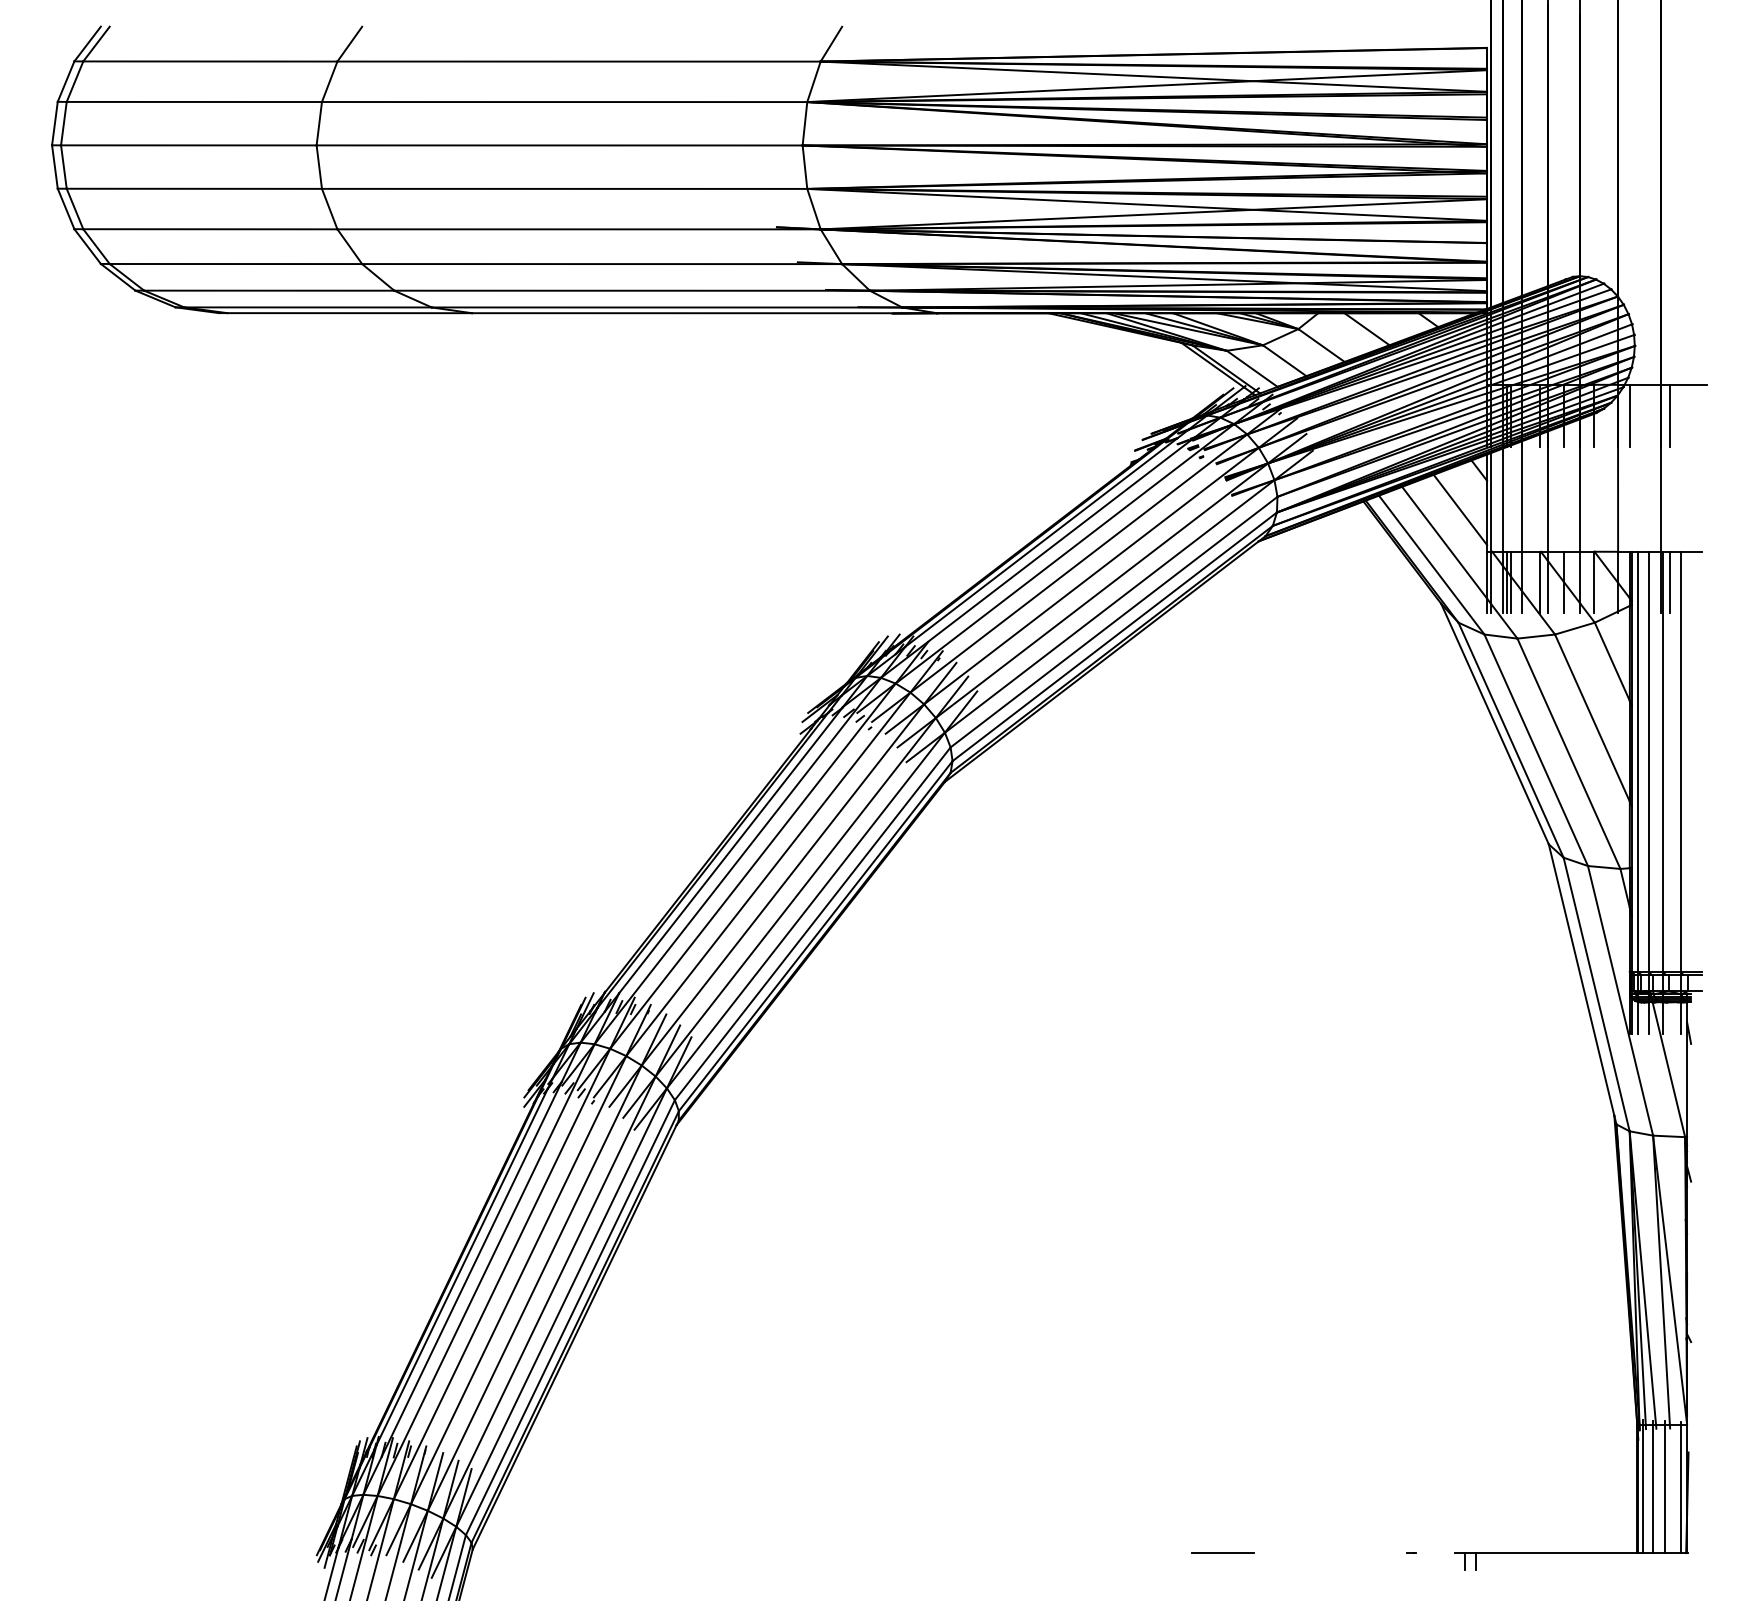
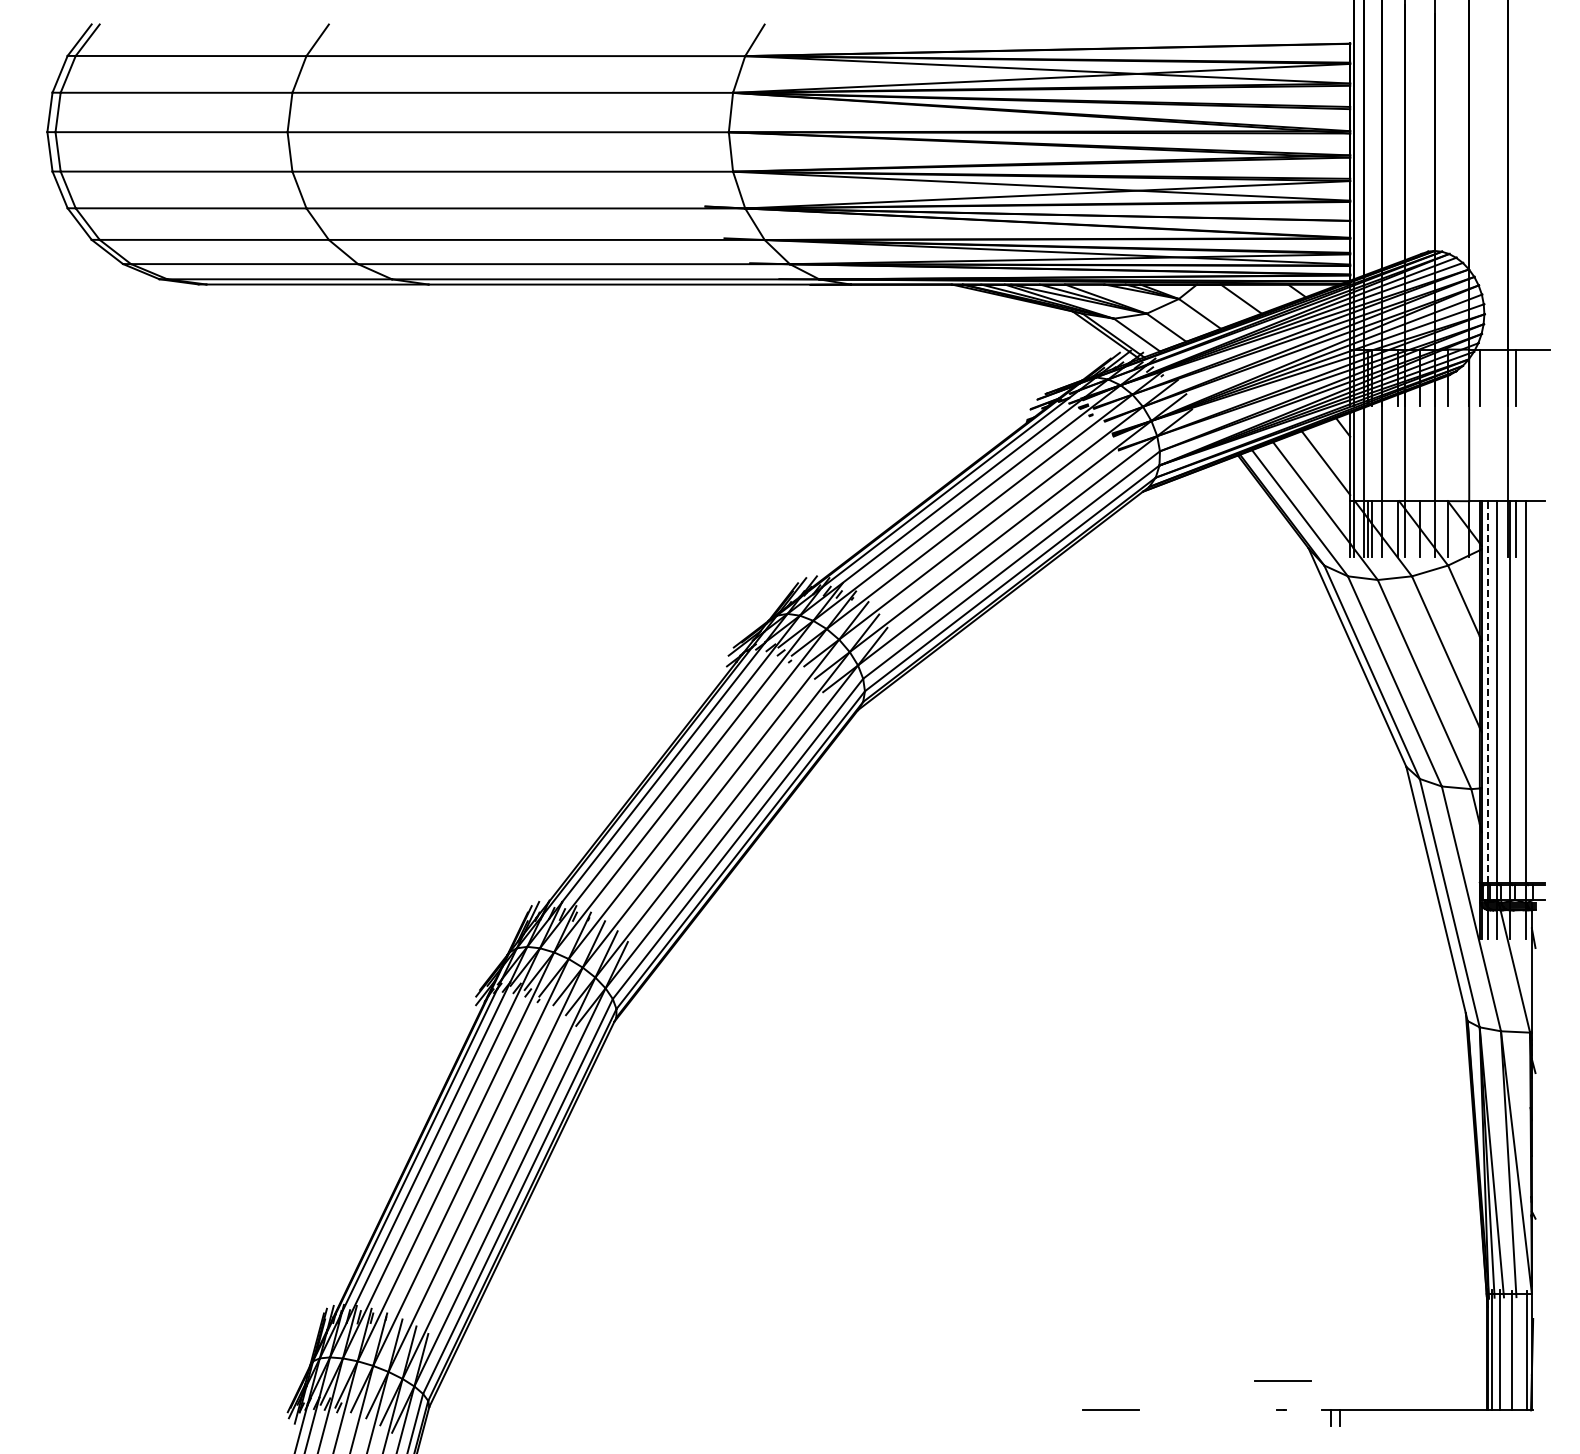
line: (1638, 761) -> (1487, 691), solid -> dashed
line: (1412, 1520) -> (1282, 1380), added

